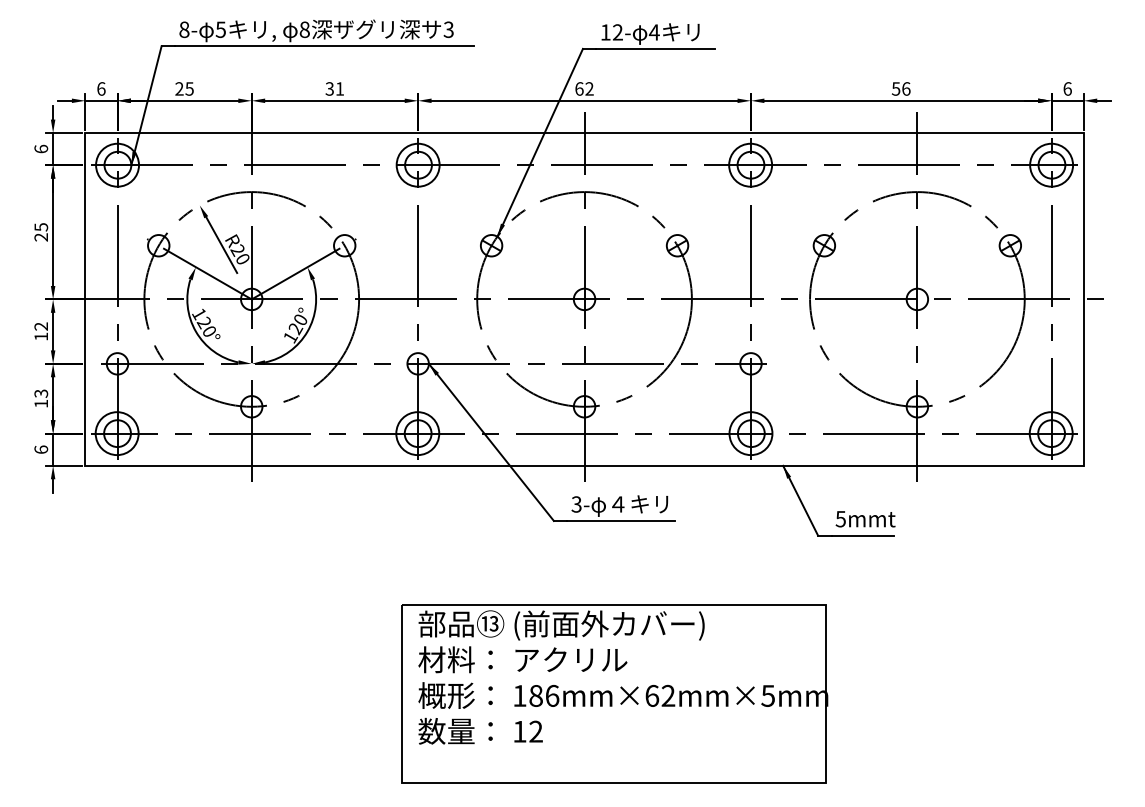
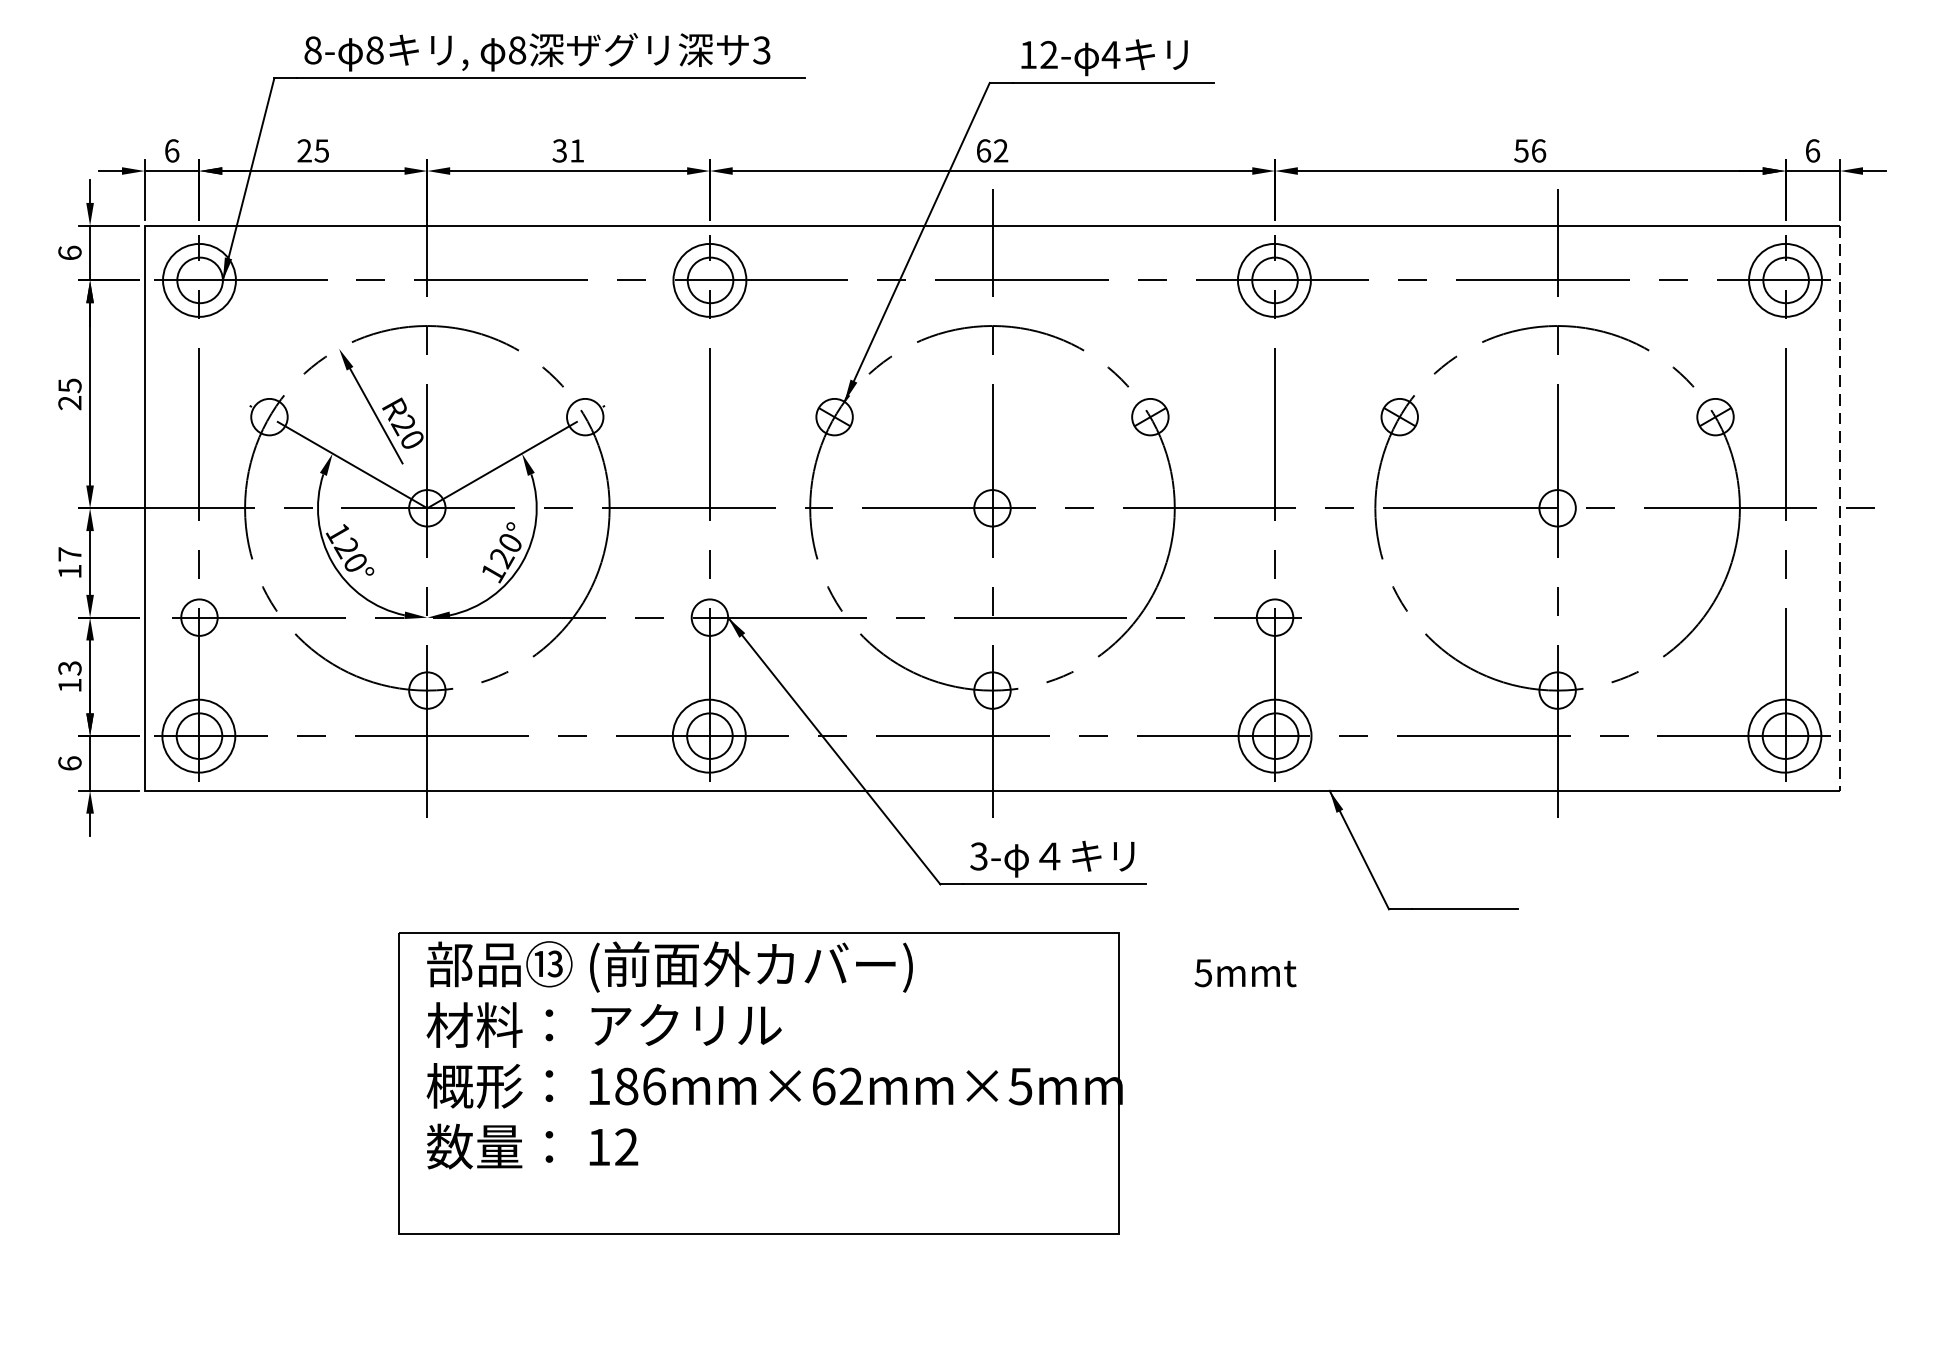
text: (220, 29) -> (374, 49), 5 -> 8
line: (1083, 299) -> (1839, 508), solid -> dashed
text: (40, 326) -> (68, 554), 12 -> 17
text: (865, 519) -> (1245, 973), moved
part: (614, 693) -> (759, 1082), moved

